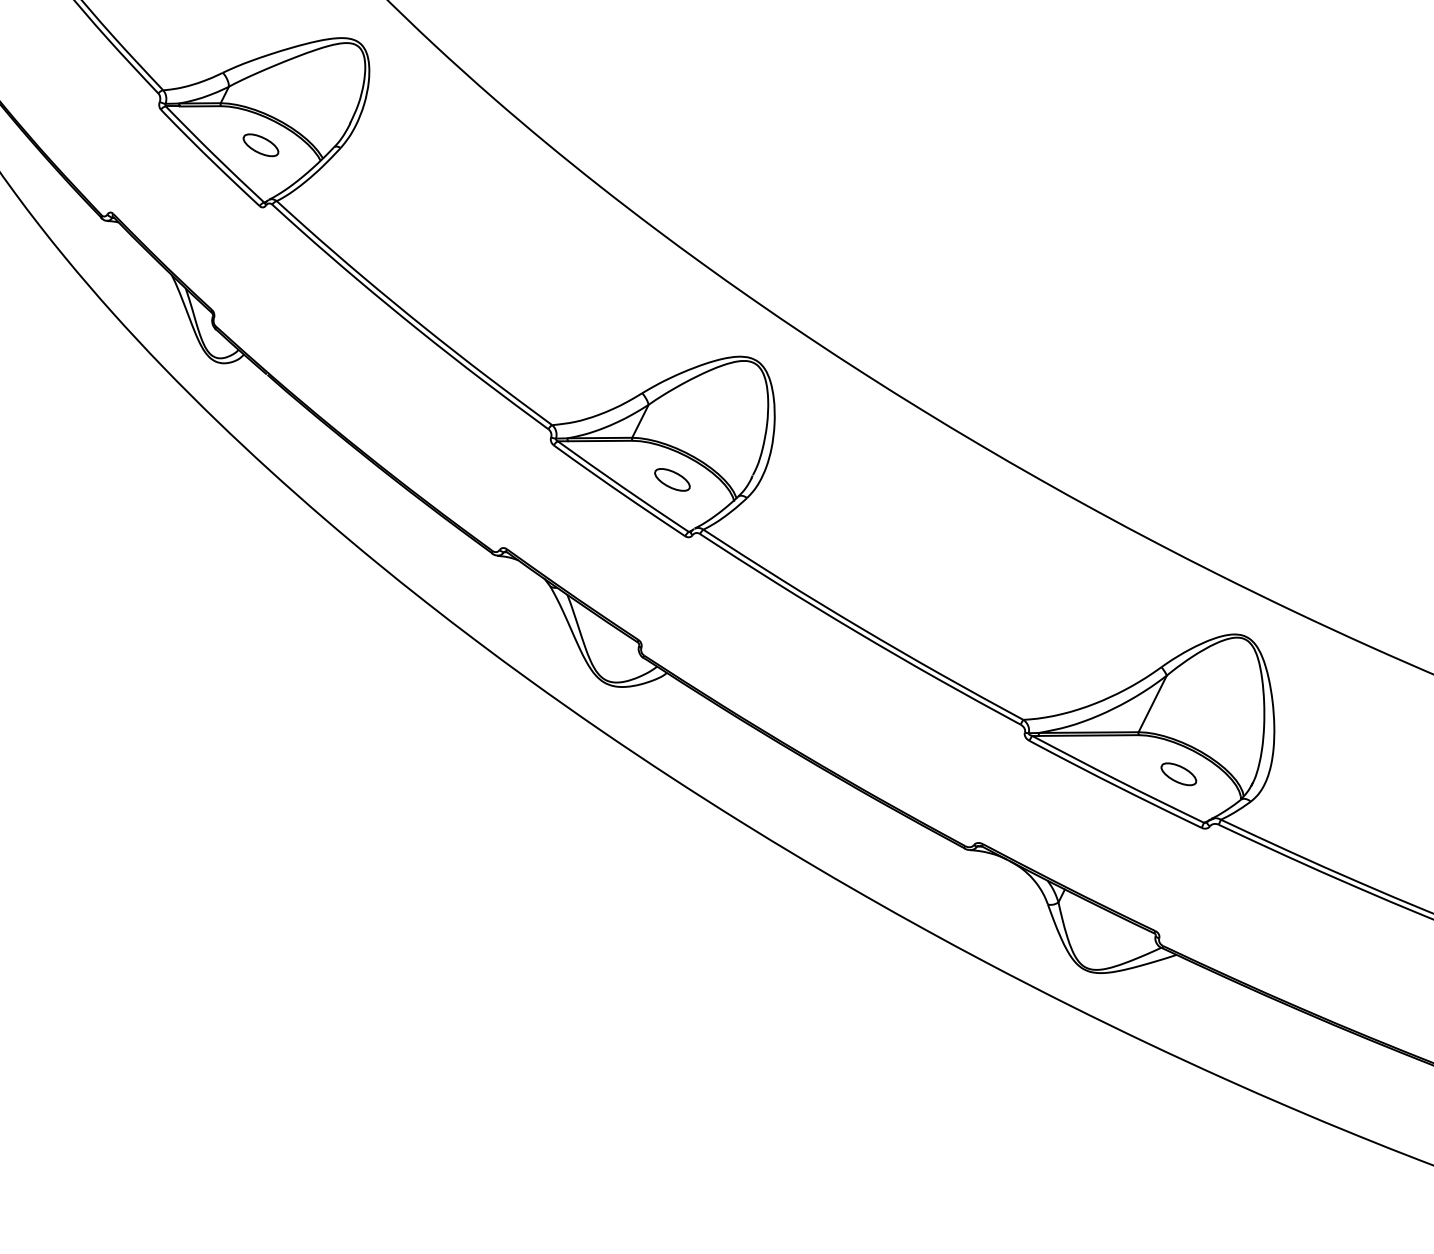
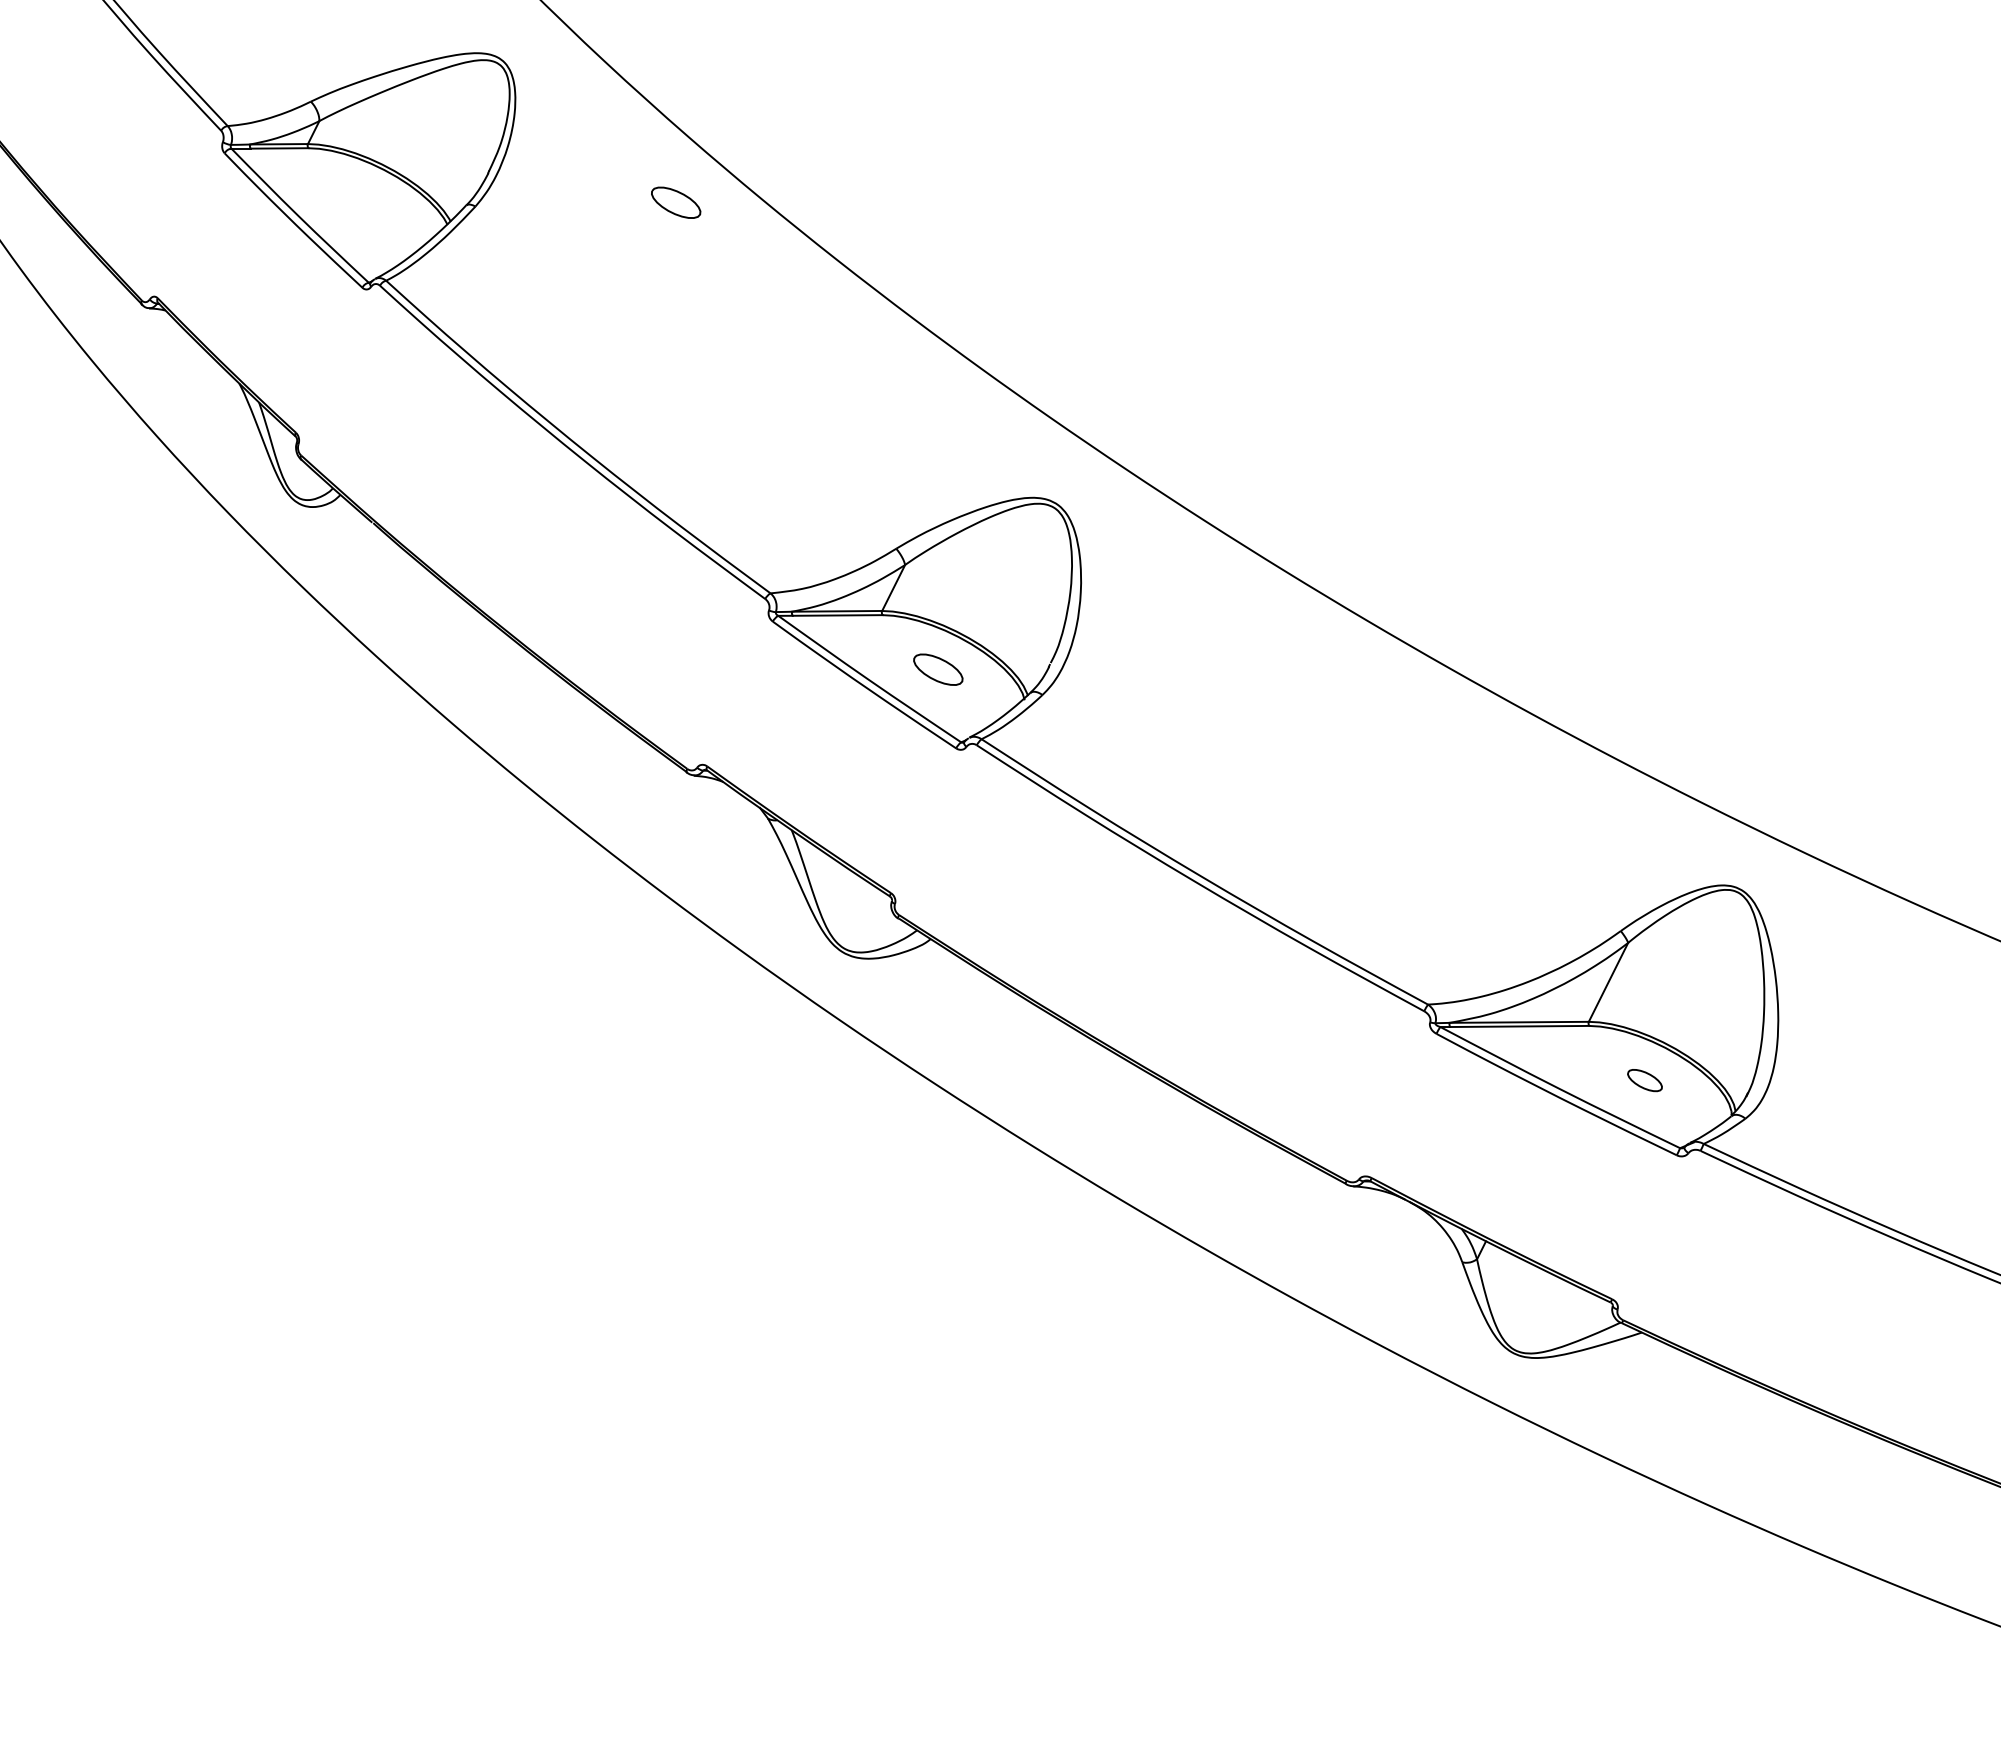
part: (261, 145) -> (676, 202), moved
part: (1178, 774) -> (1644, 1080), size x0.7

